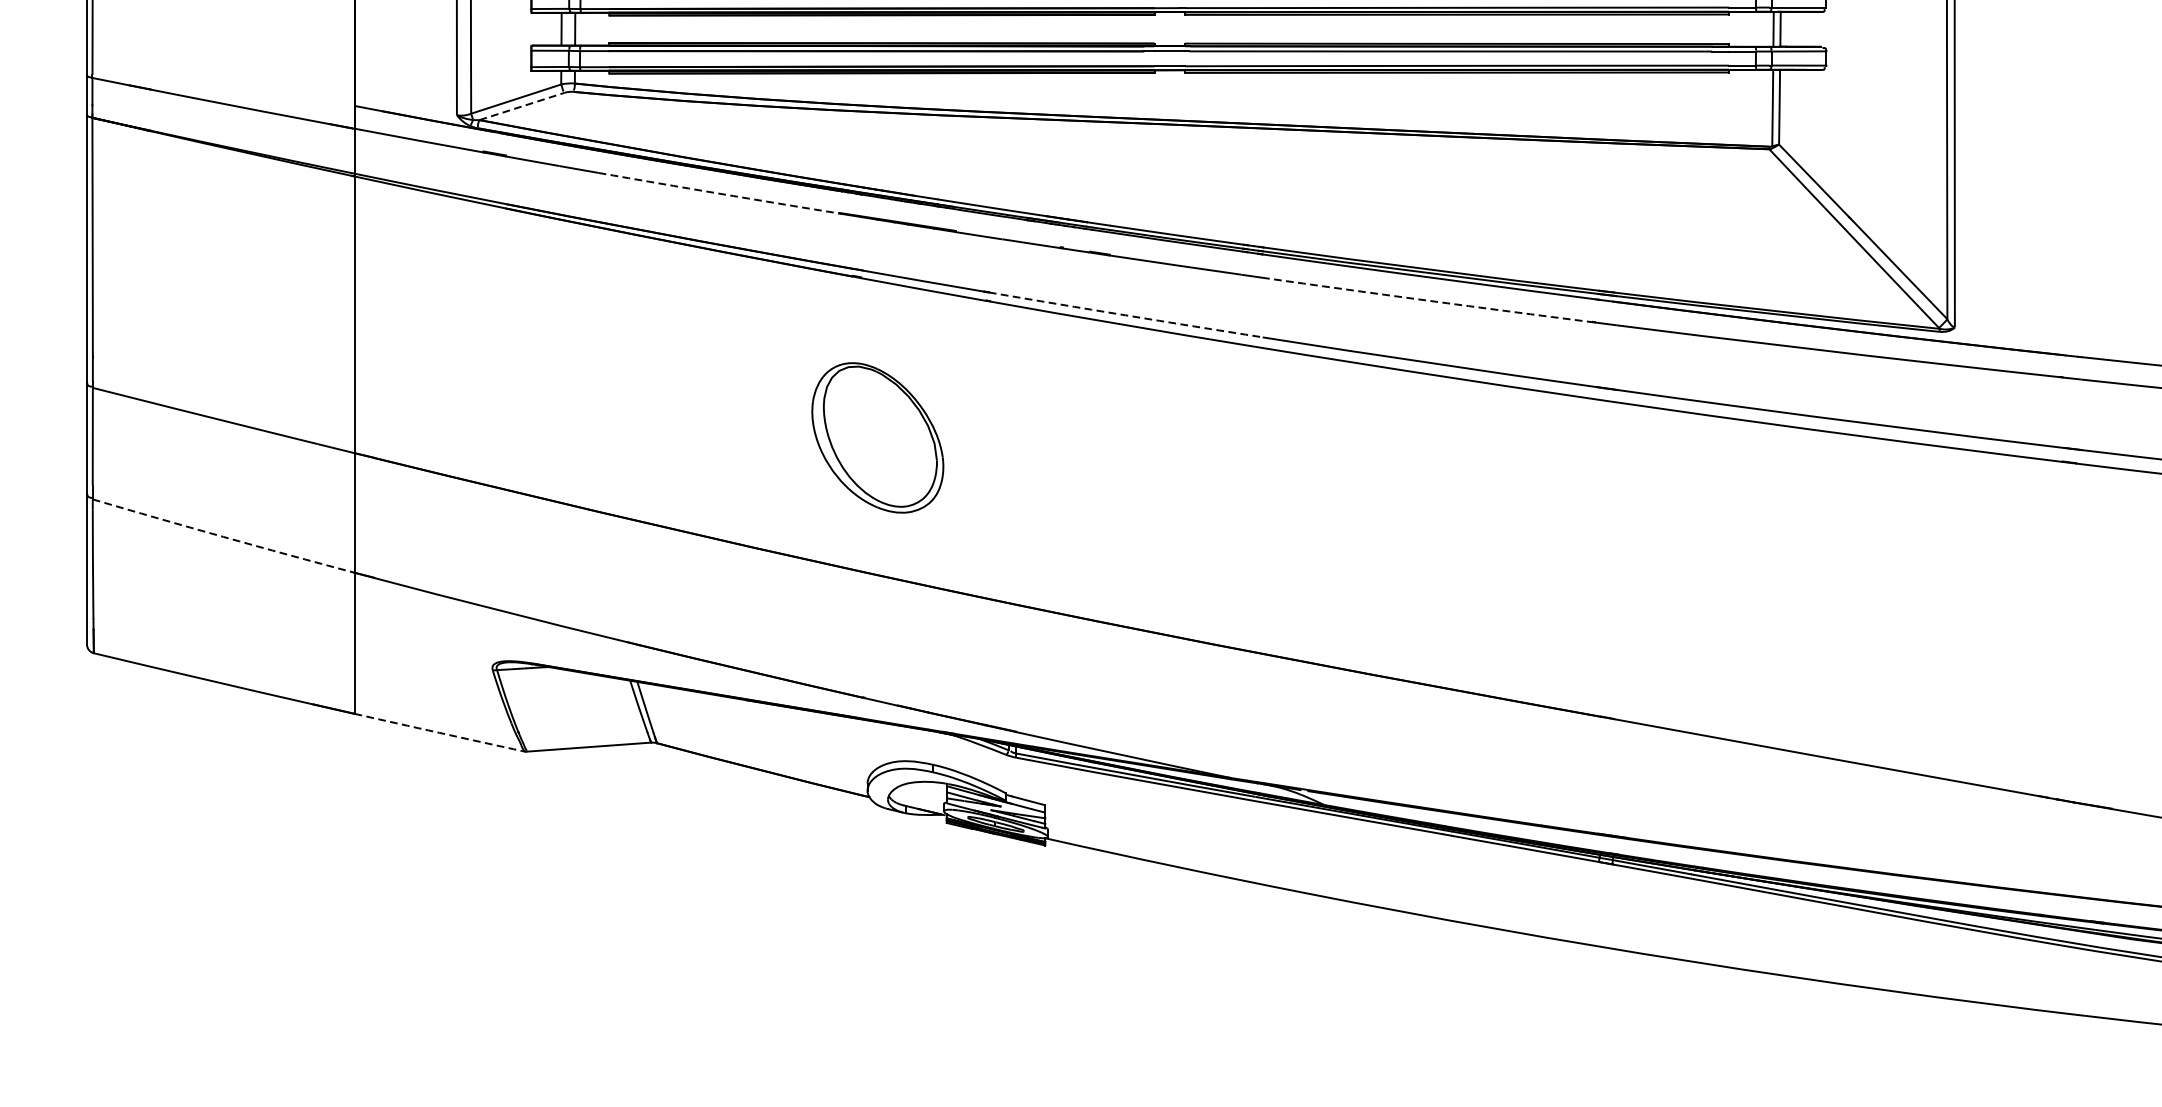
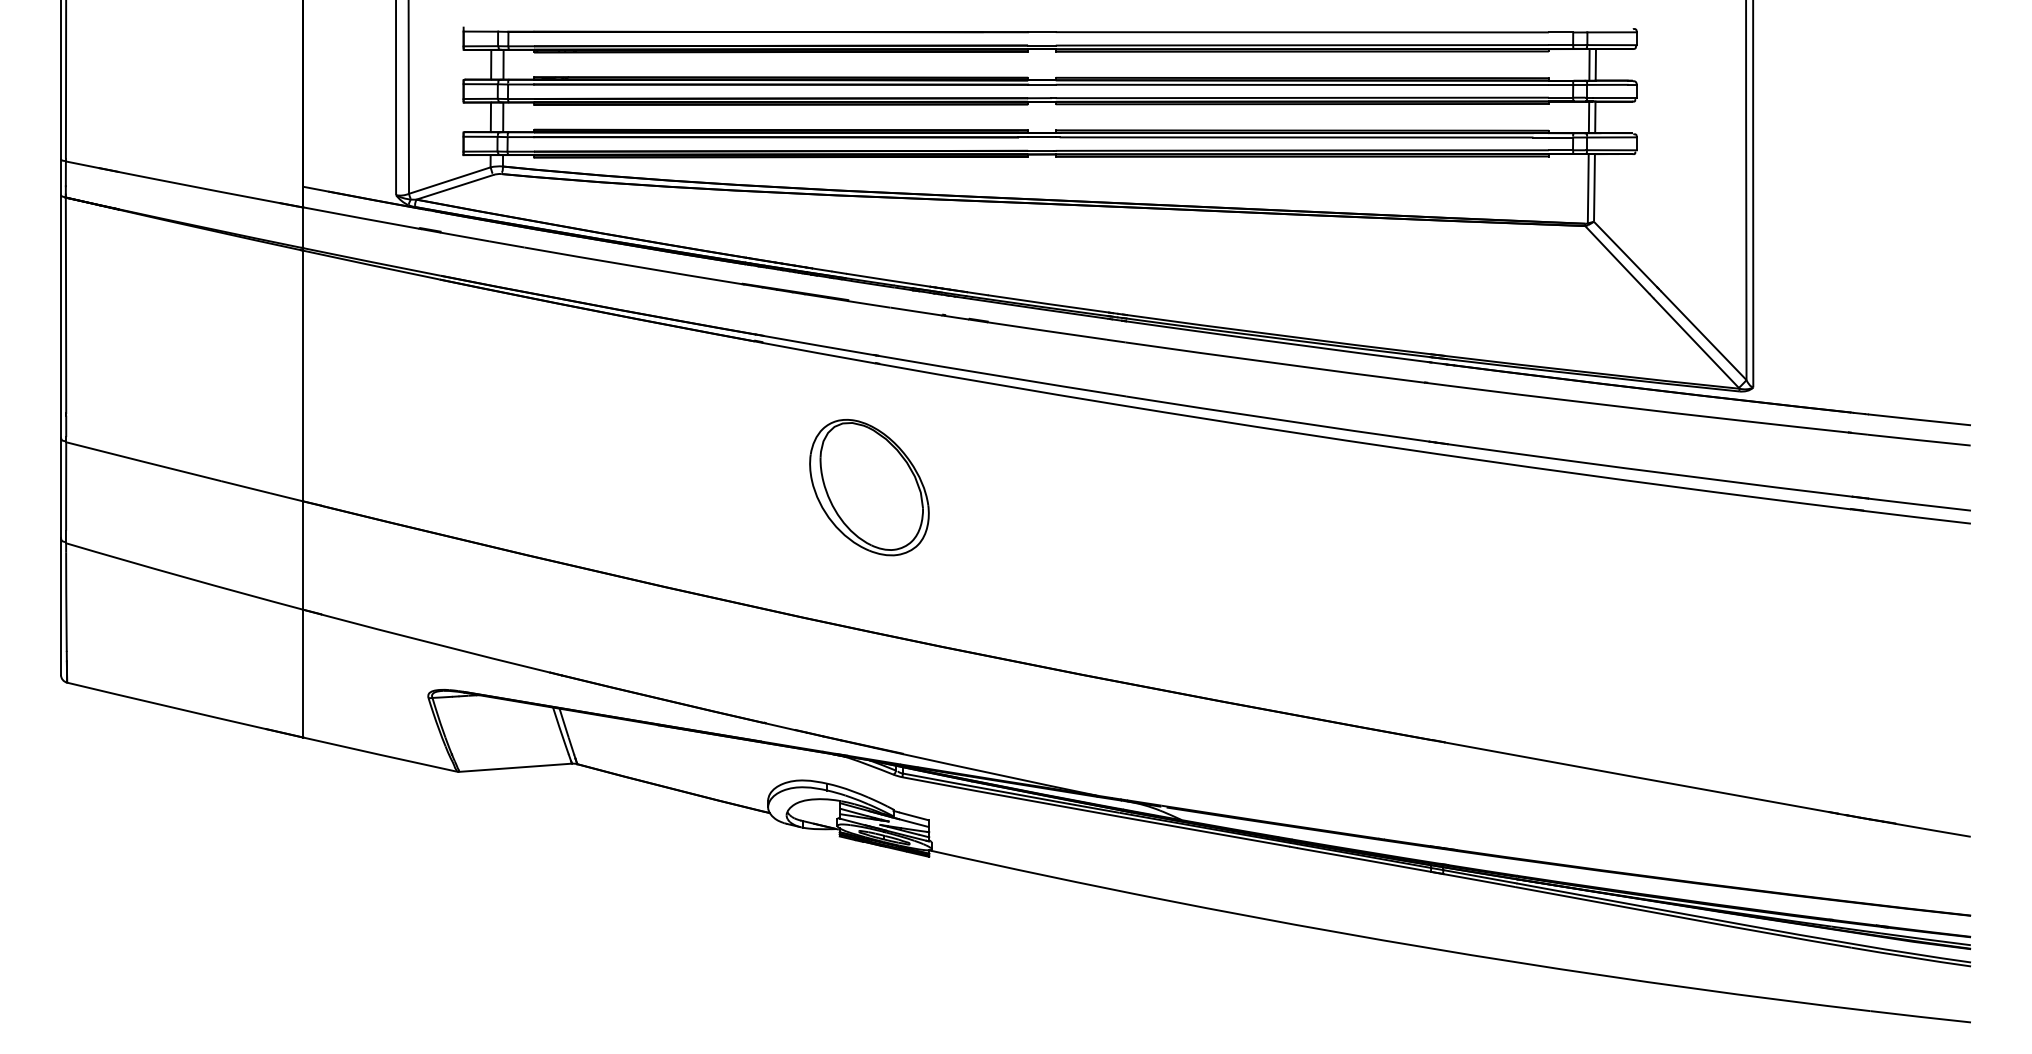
line: (522, 106) -> (455, 187), dashed -> solid
arc: (718, 193) -> (633, 266), dashed -> solid
arc: (1427, 300) -> (1275, 363), dashed -> solid
arc: (1126, 315) -> (1002, 376), dashed -> solid
part: (877, 437) -> (869, 487), moved
arc: (223, 537) -> (184, 577), dashed -> solid
arc: (439, 732) -> (380, 754), dashed -> solid

